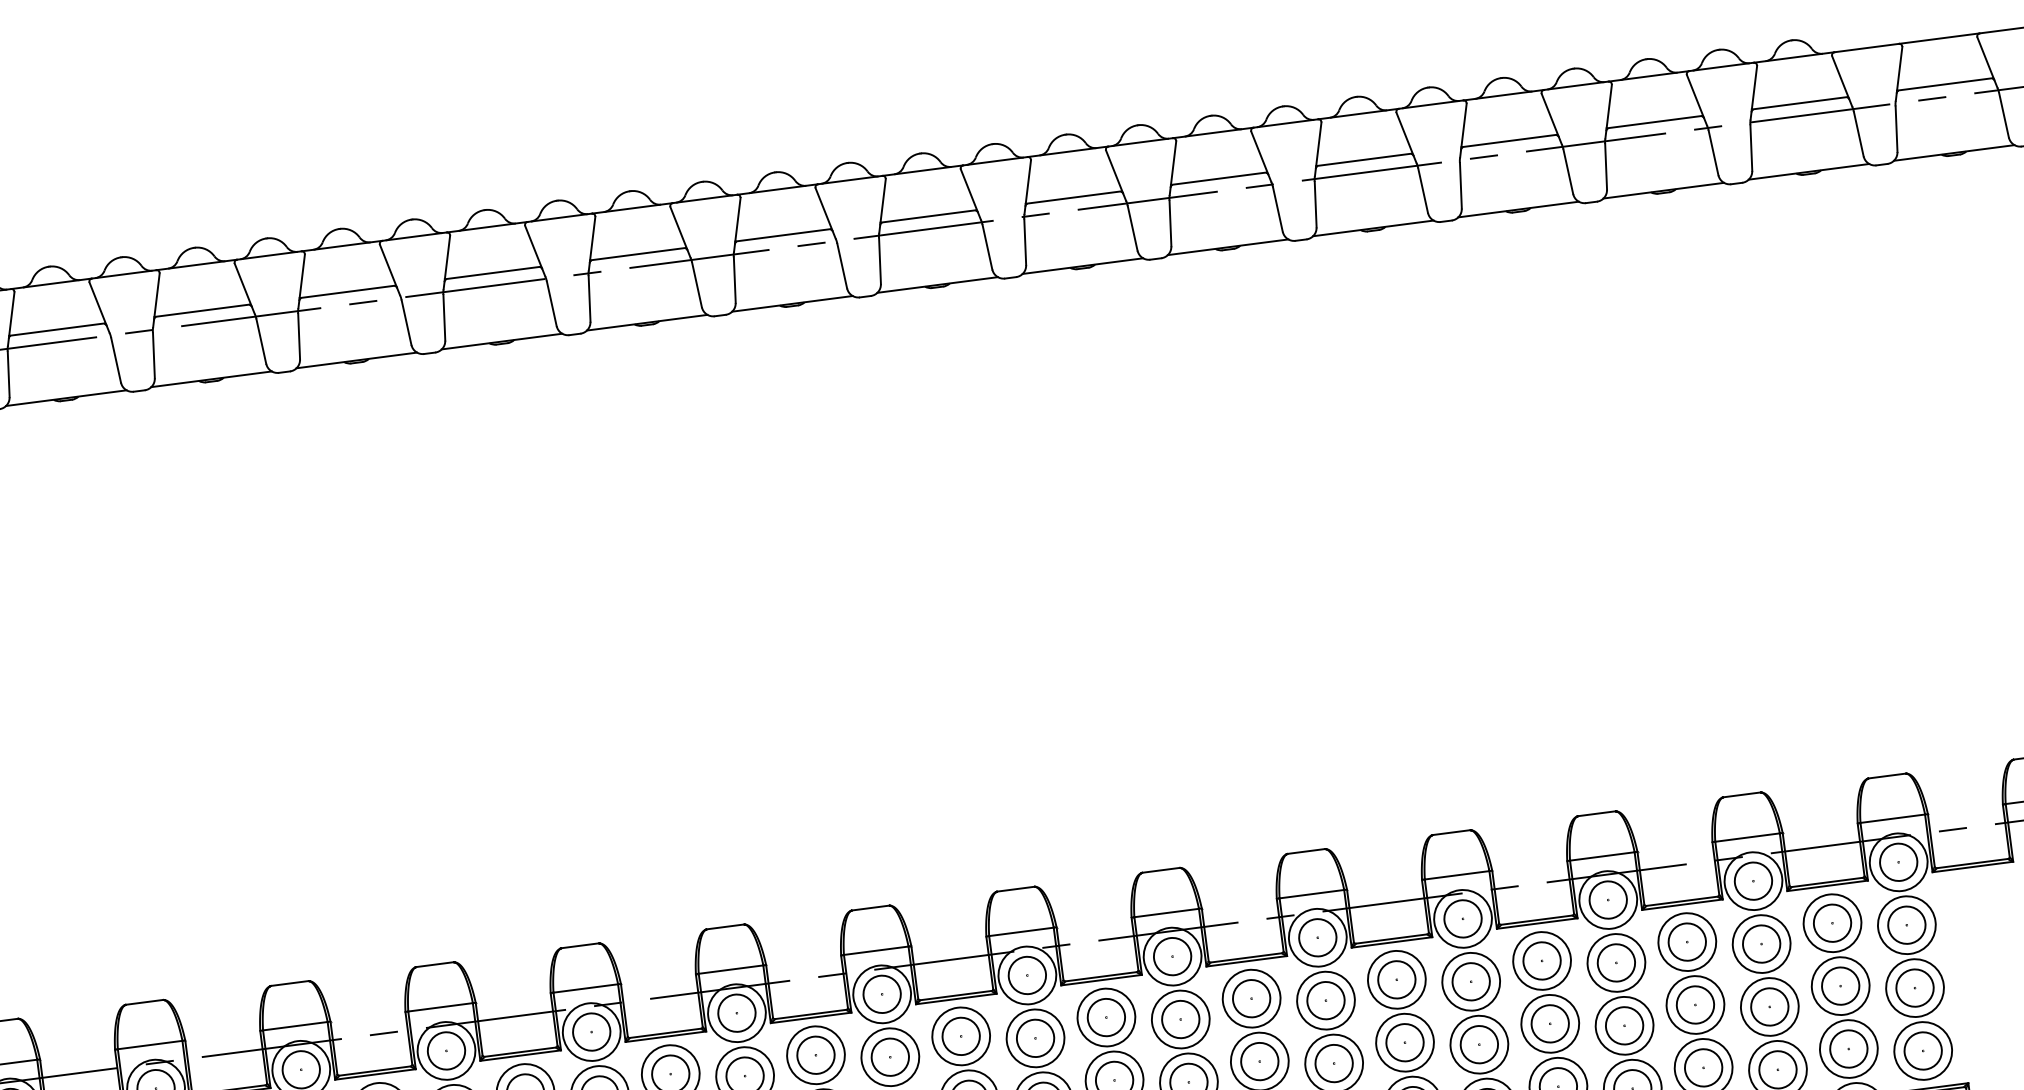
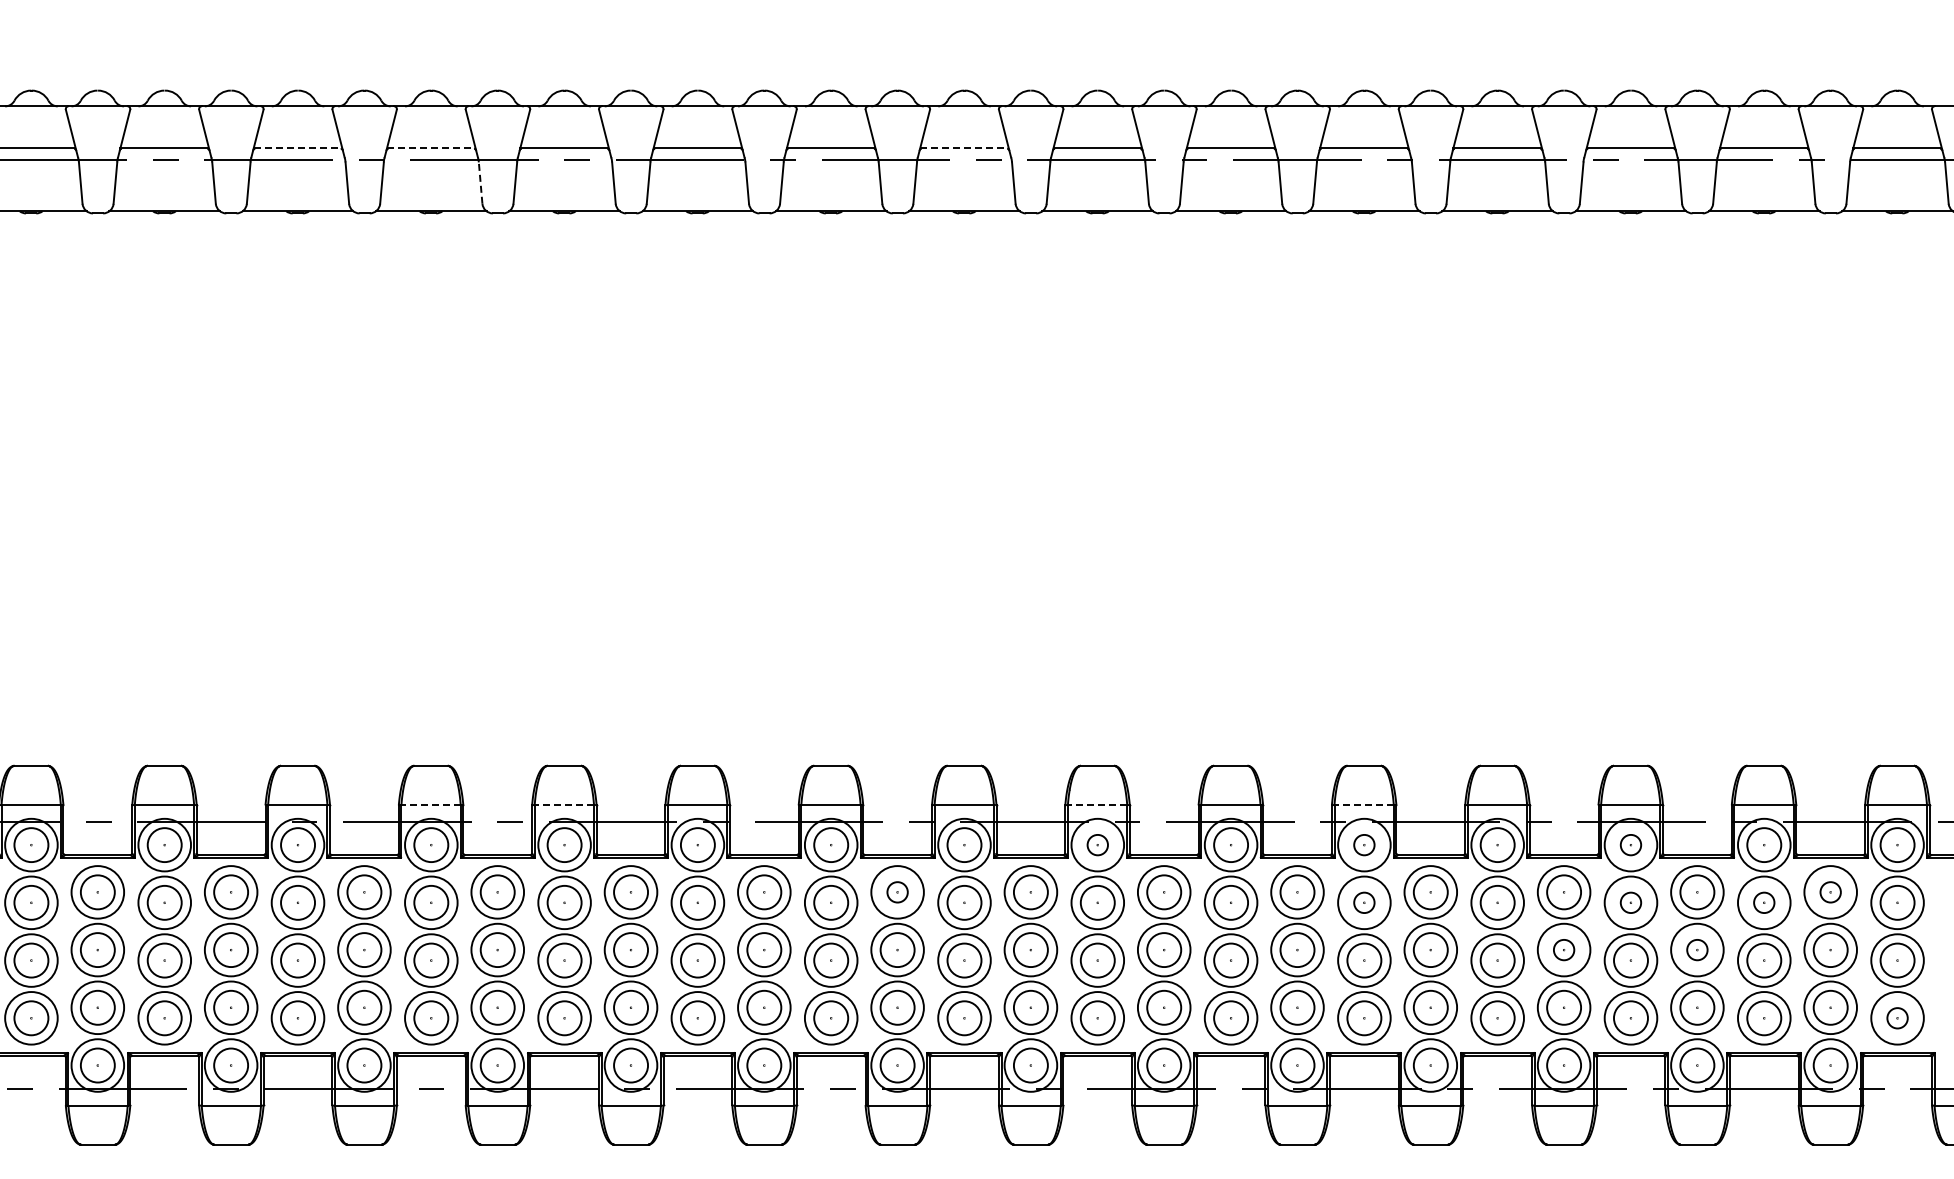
line: (782, 235) -> (963, 148), solid -> dashed
line: (201, 310) -> (430, 148), solid -> dashed
line: (56, 329) -> (297, 148), solid -> dashed
line: (261, 342) -> (480, 183), solid -> dashed
line: (1312, 894) -> (1364, 805), solid -> dashed
circle: (1607, 900) -> (1630, 845), size x0.6
circle: (1832, 923) -> (1830, 892), size x0.6
line: (1021, 932) -> (1097, 805), solid -> dashed
circle: (1317, 938) -> (1364, 845), size x0.6
circle: (1761, 943) -> (1764, 902), size x0.6
circle: (1615, 962) -> (1630, 902), size x0.6
circle: (1027, 975) -> (1097, 845), size x0.6
circle: (1326, 1000) -> (1364, 902), size x0.6
circle: (1695, 1005) -> (1697, 950), size x0.6
line: (440, 1007) -> (564, 805), solid -> dashed
circle: (1550, 1024) -> (1564, 950), size x0.6
line: (295, 1026) -> (431, 805), solid -> dashed
circle: (1923, 1051) -> (1897, 1018), size x0.6
circle: (815, 1055) -> (897, 892), size x0.6

